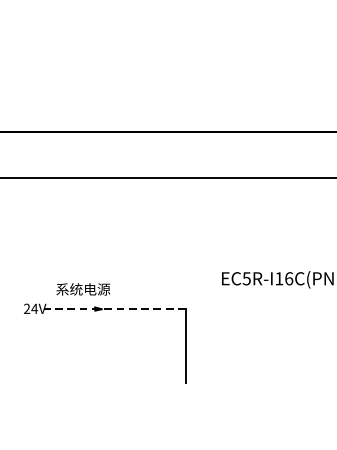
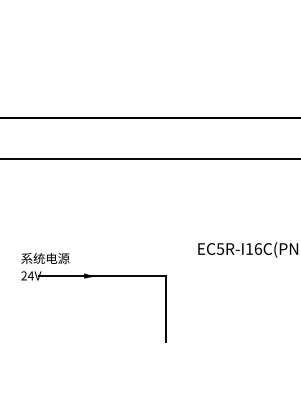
text: (83, 289) -> (45, 258), moved
line: (114, 309) -> (102, 276), dashed -> solid

